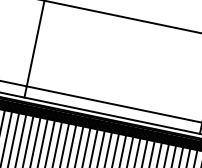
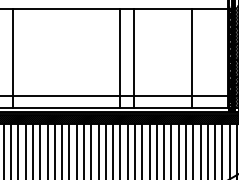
line: (138, 70) -> (119, 57), added
line: (153, 73) -> (134, 57), added

